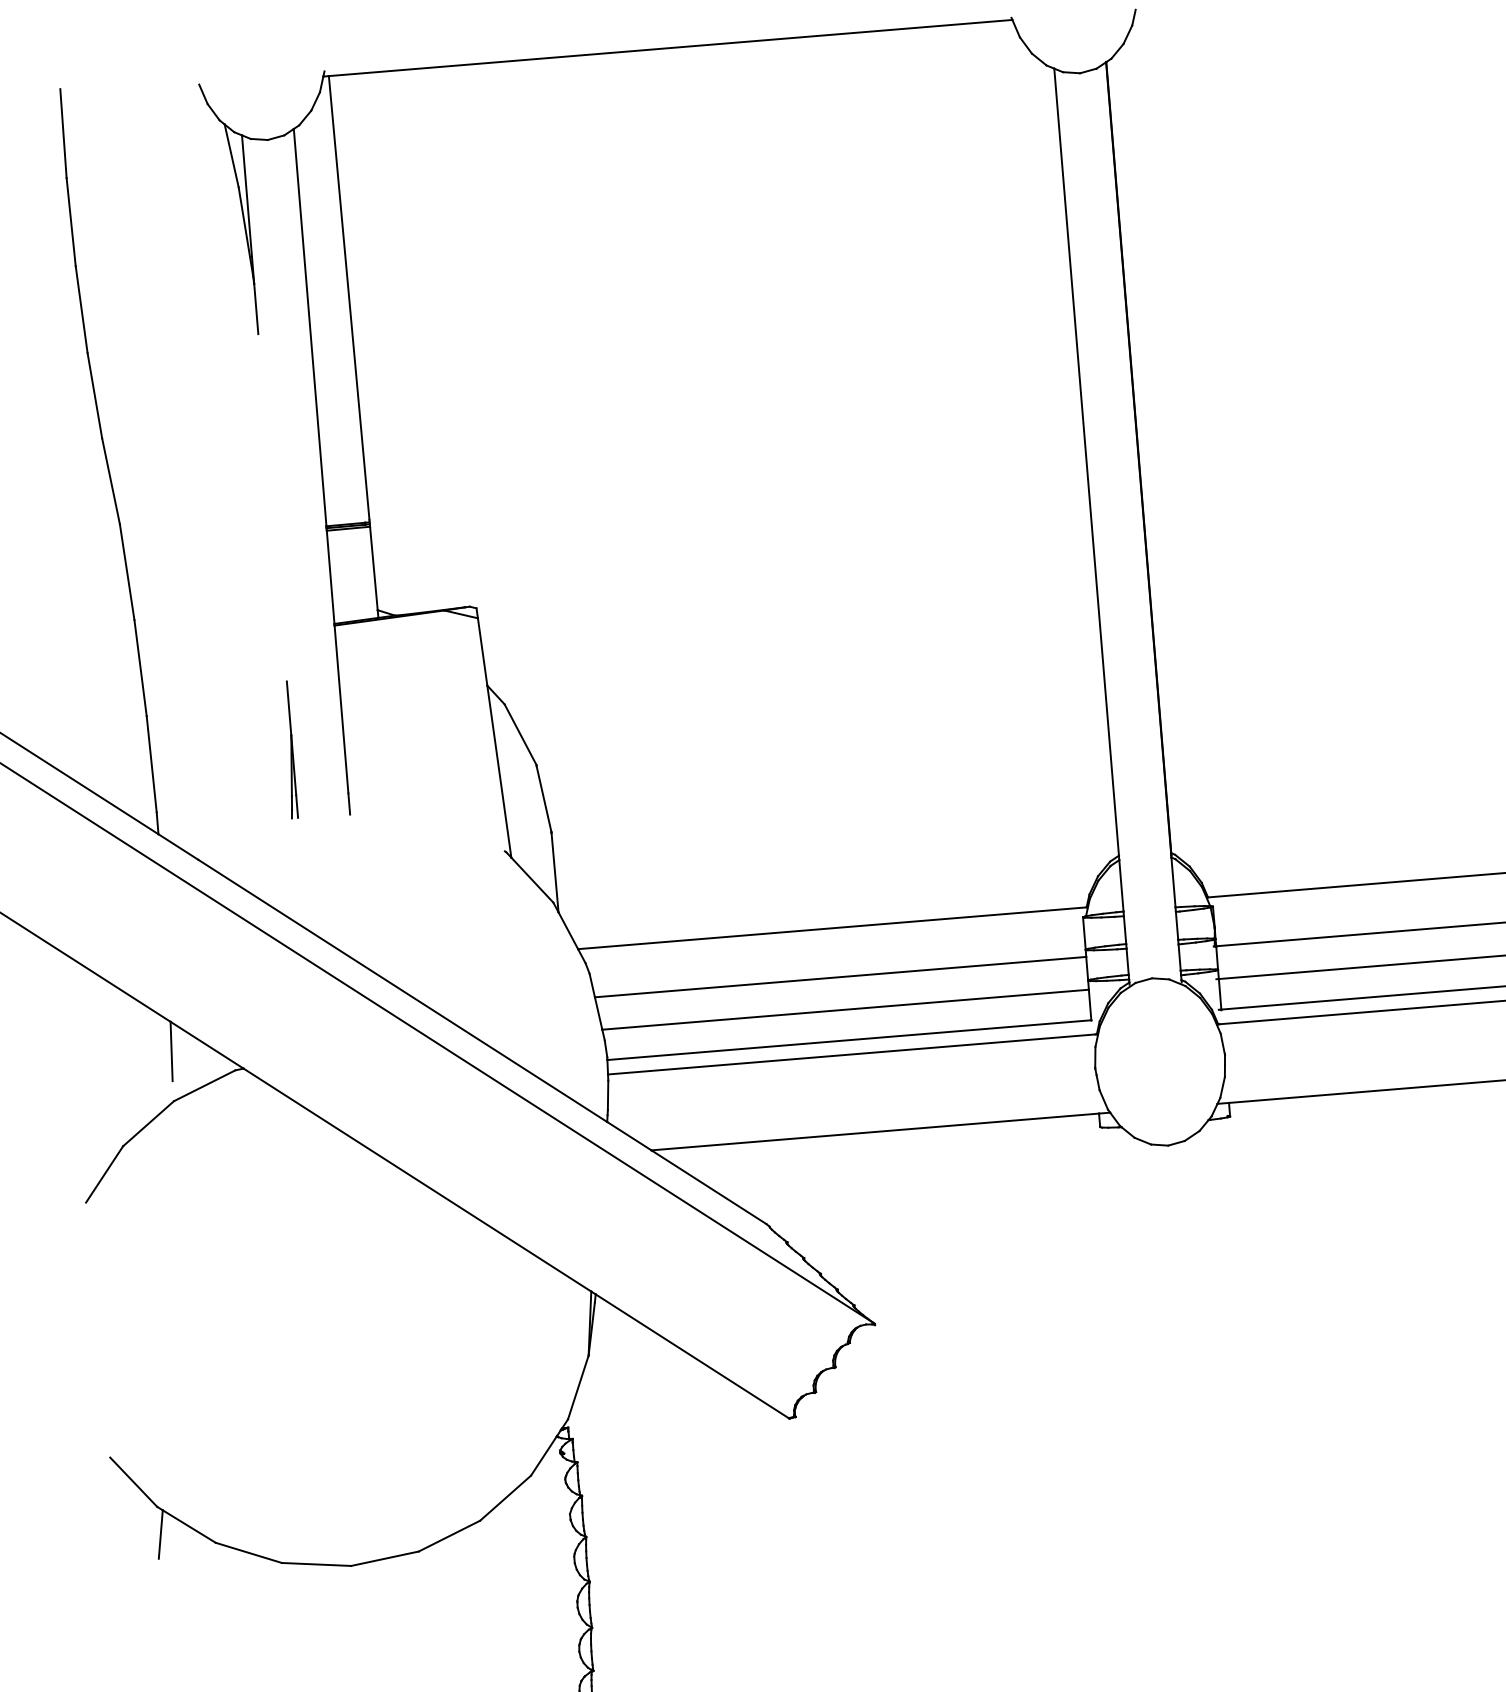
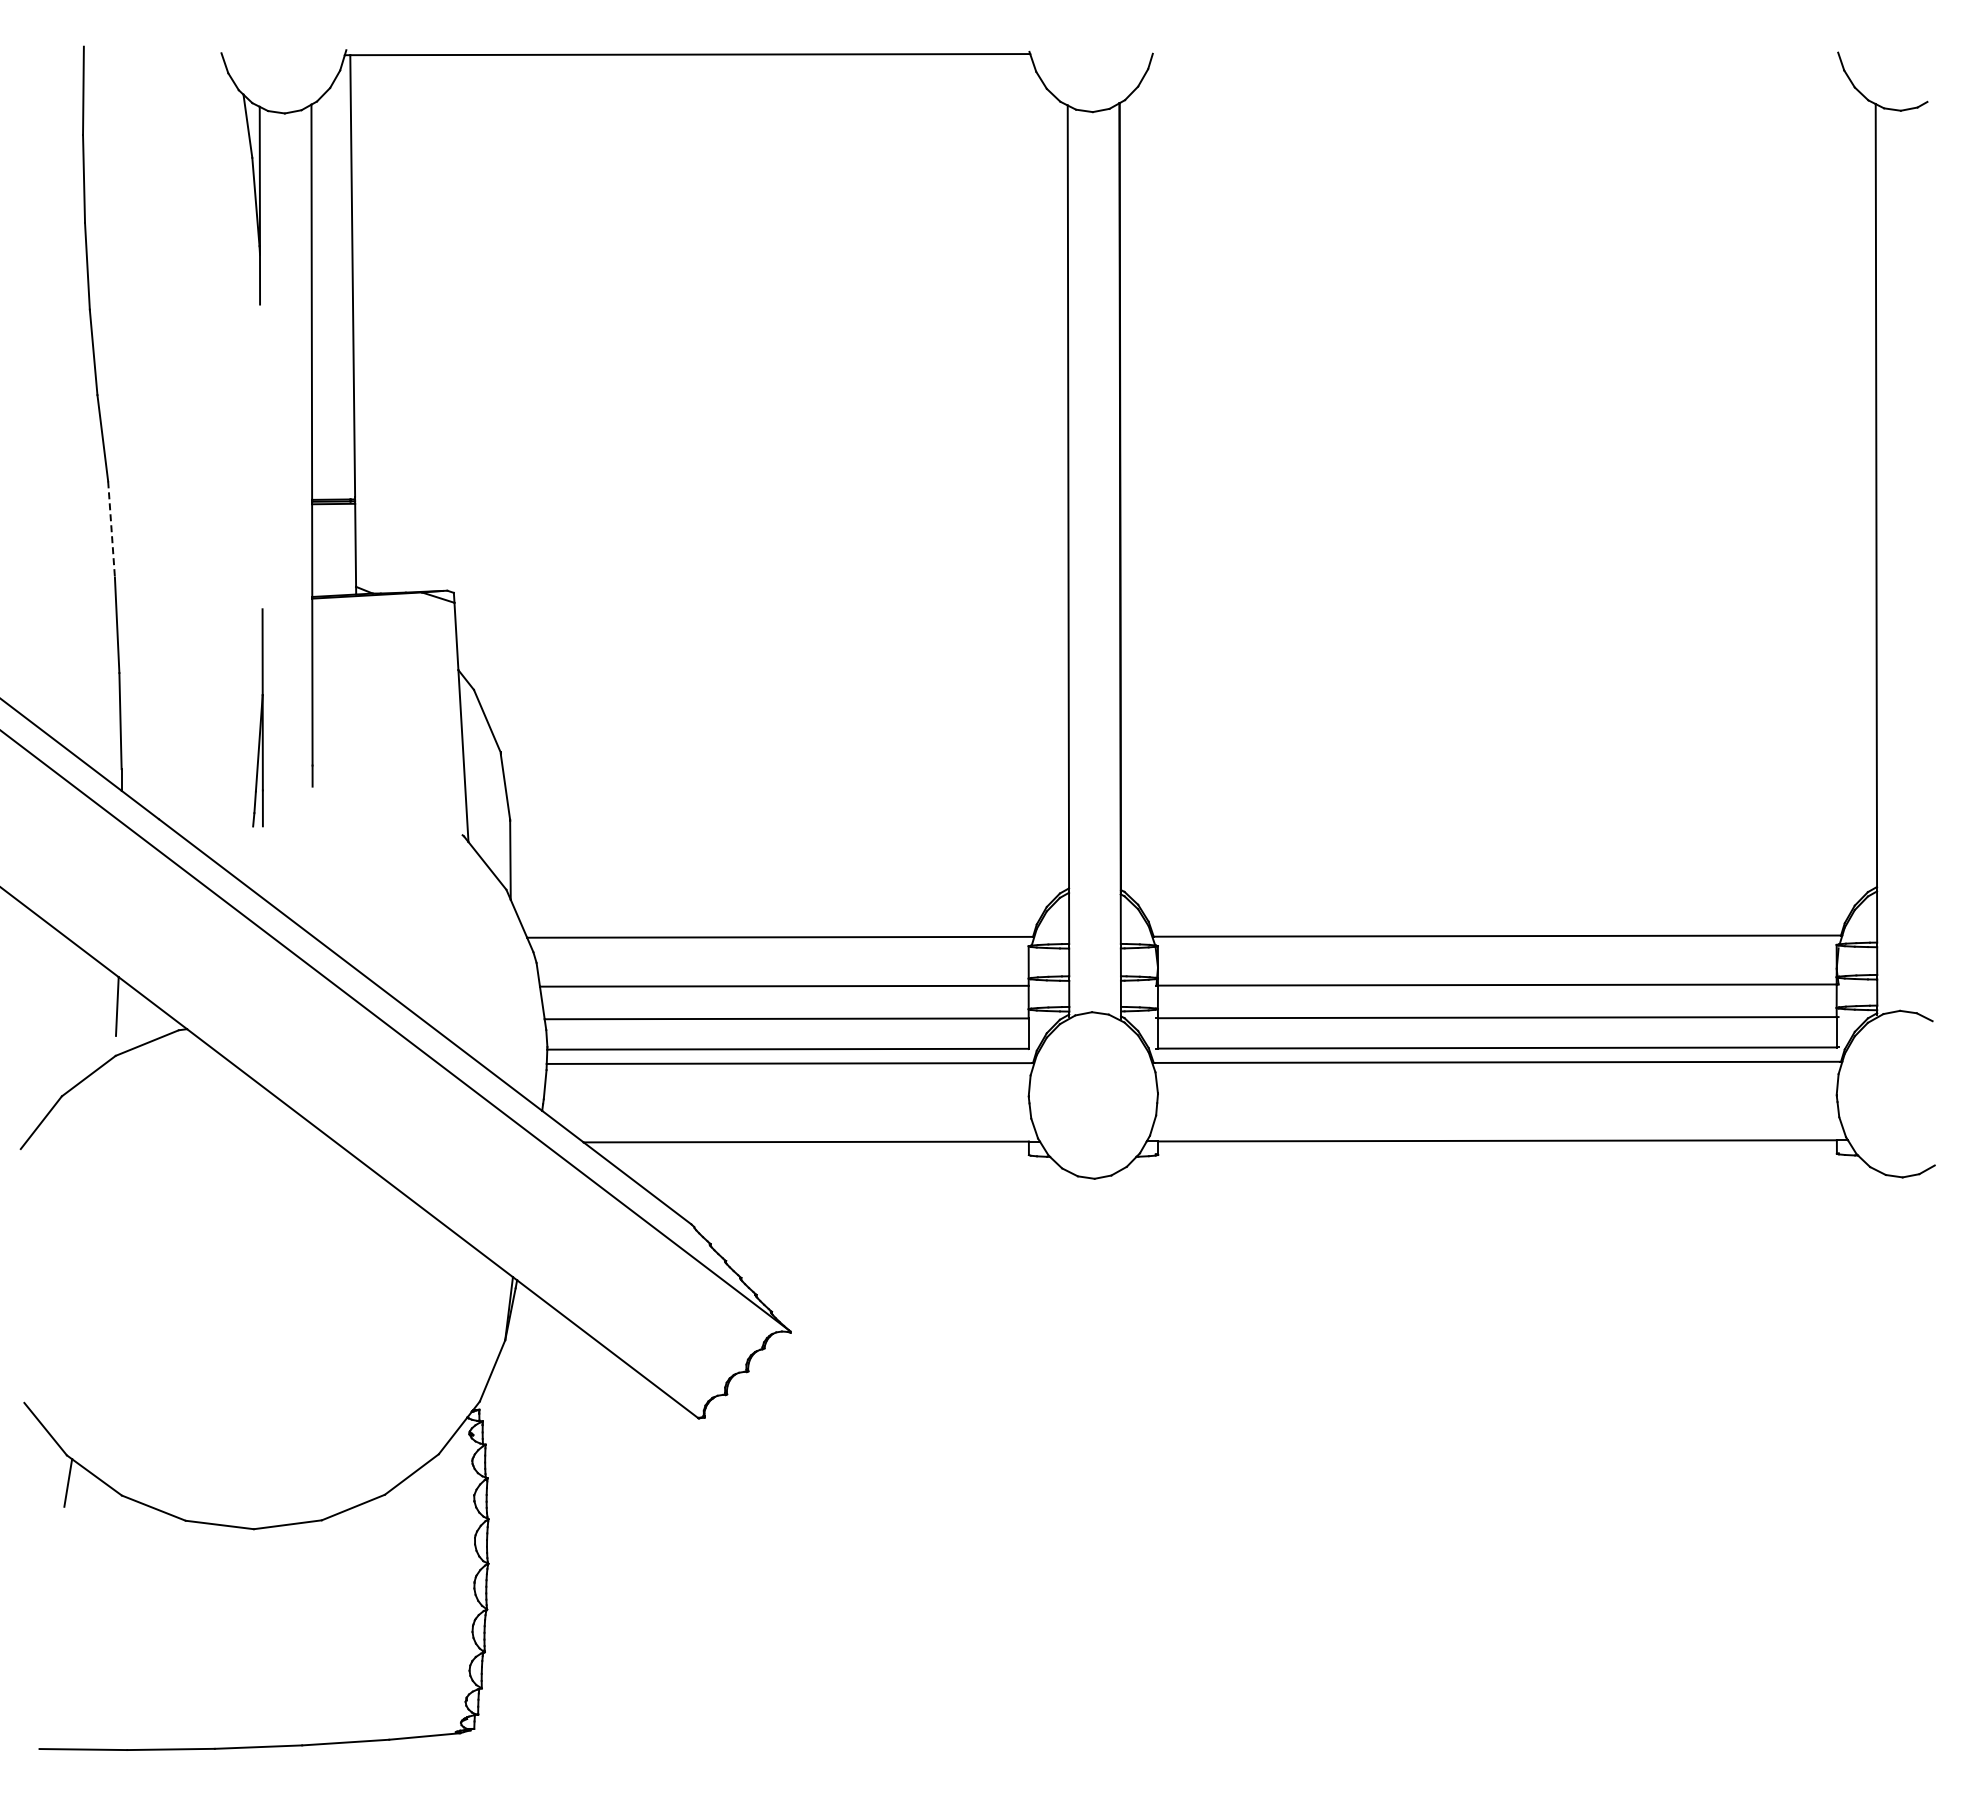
line: (127, 572) -> (111, 529), solid -> dashed
part: (289, 749) -> (257, 717), size x1.6

